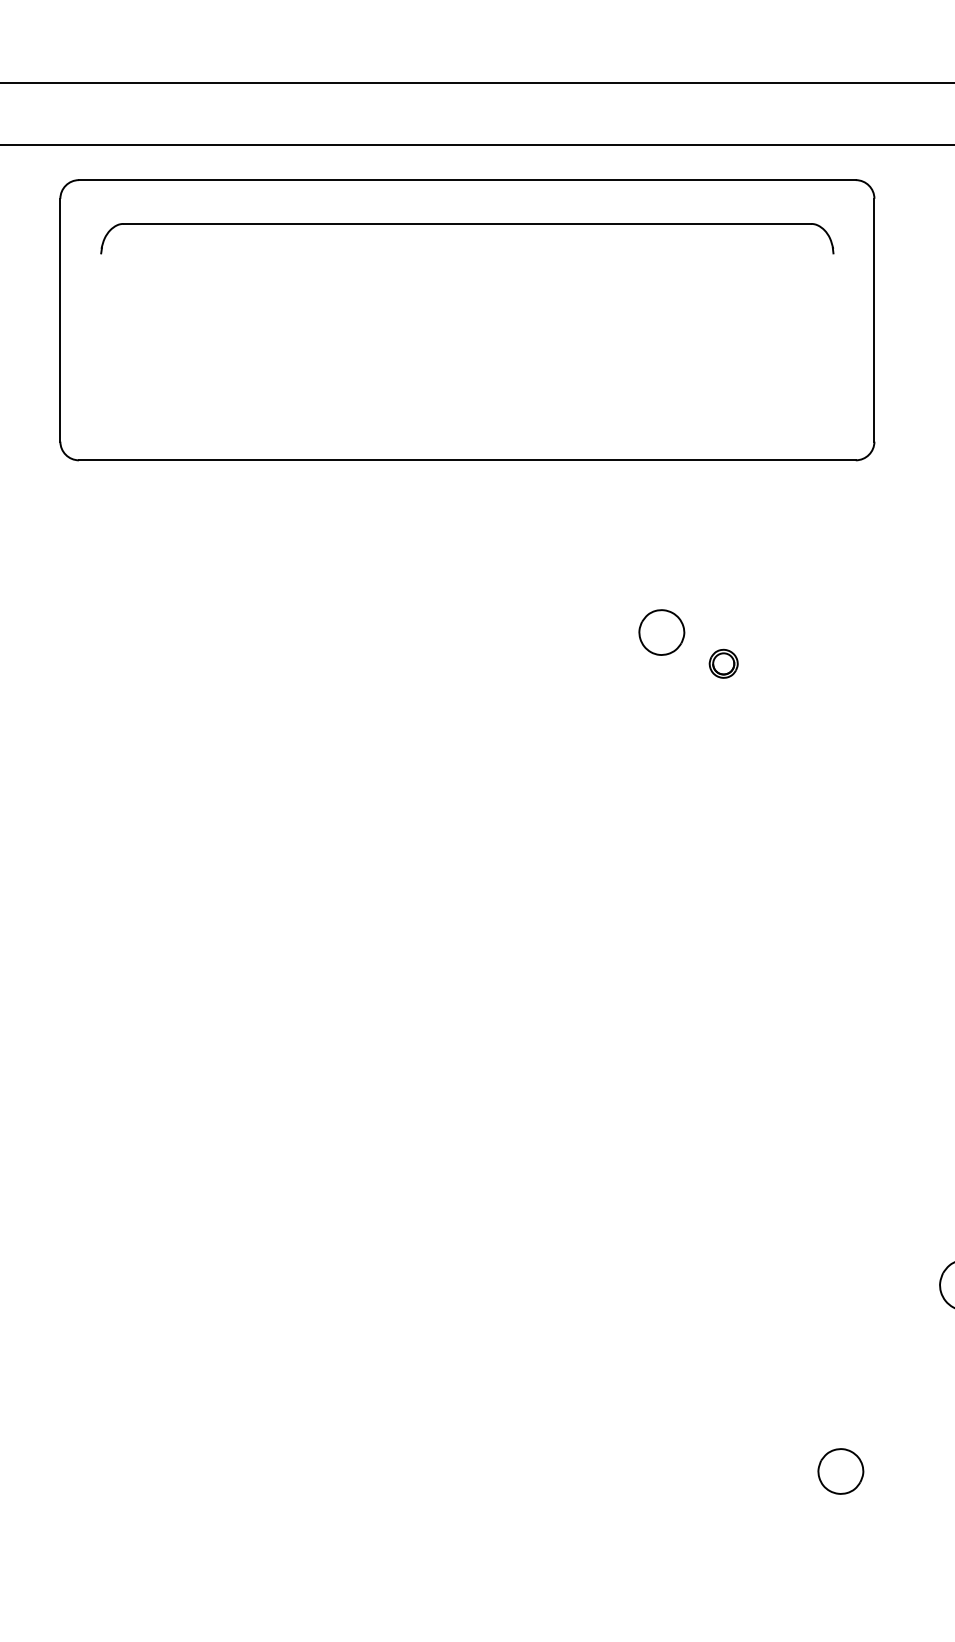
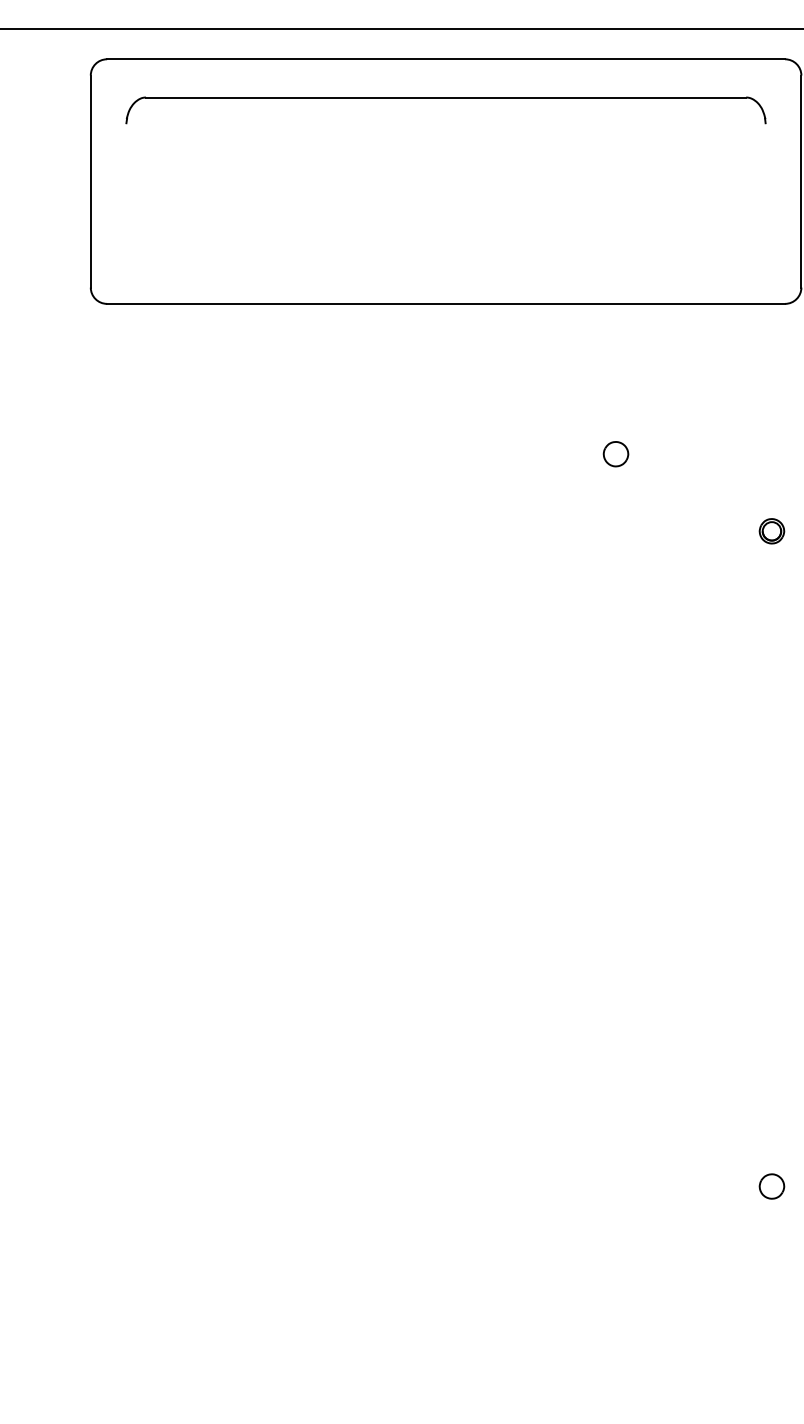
part: (662, 632) -> (616, 454), size x0.62
part: (723, 663) -> (771, 530), moved
part: (840, 1471) -> (771, 1186), size x0.62

